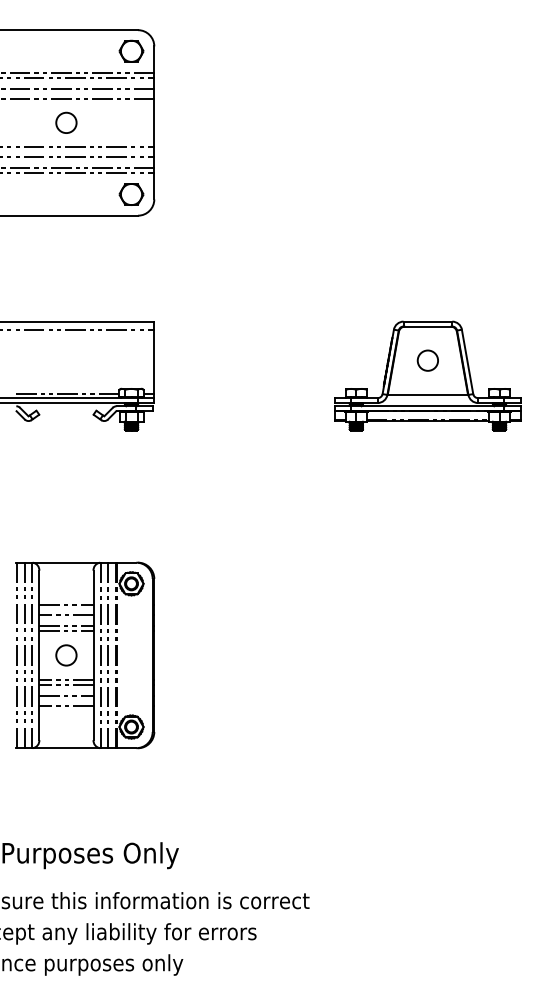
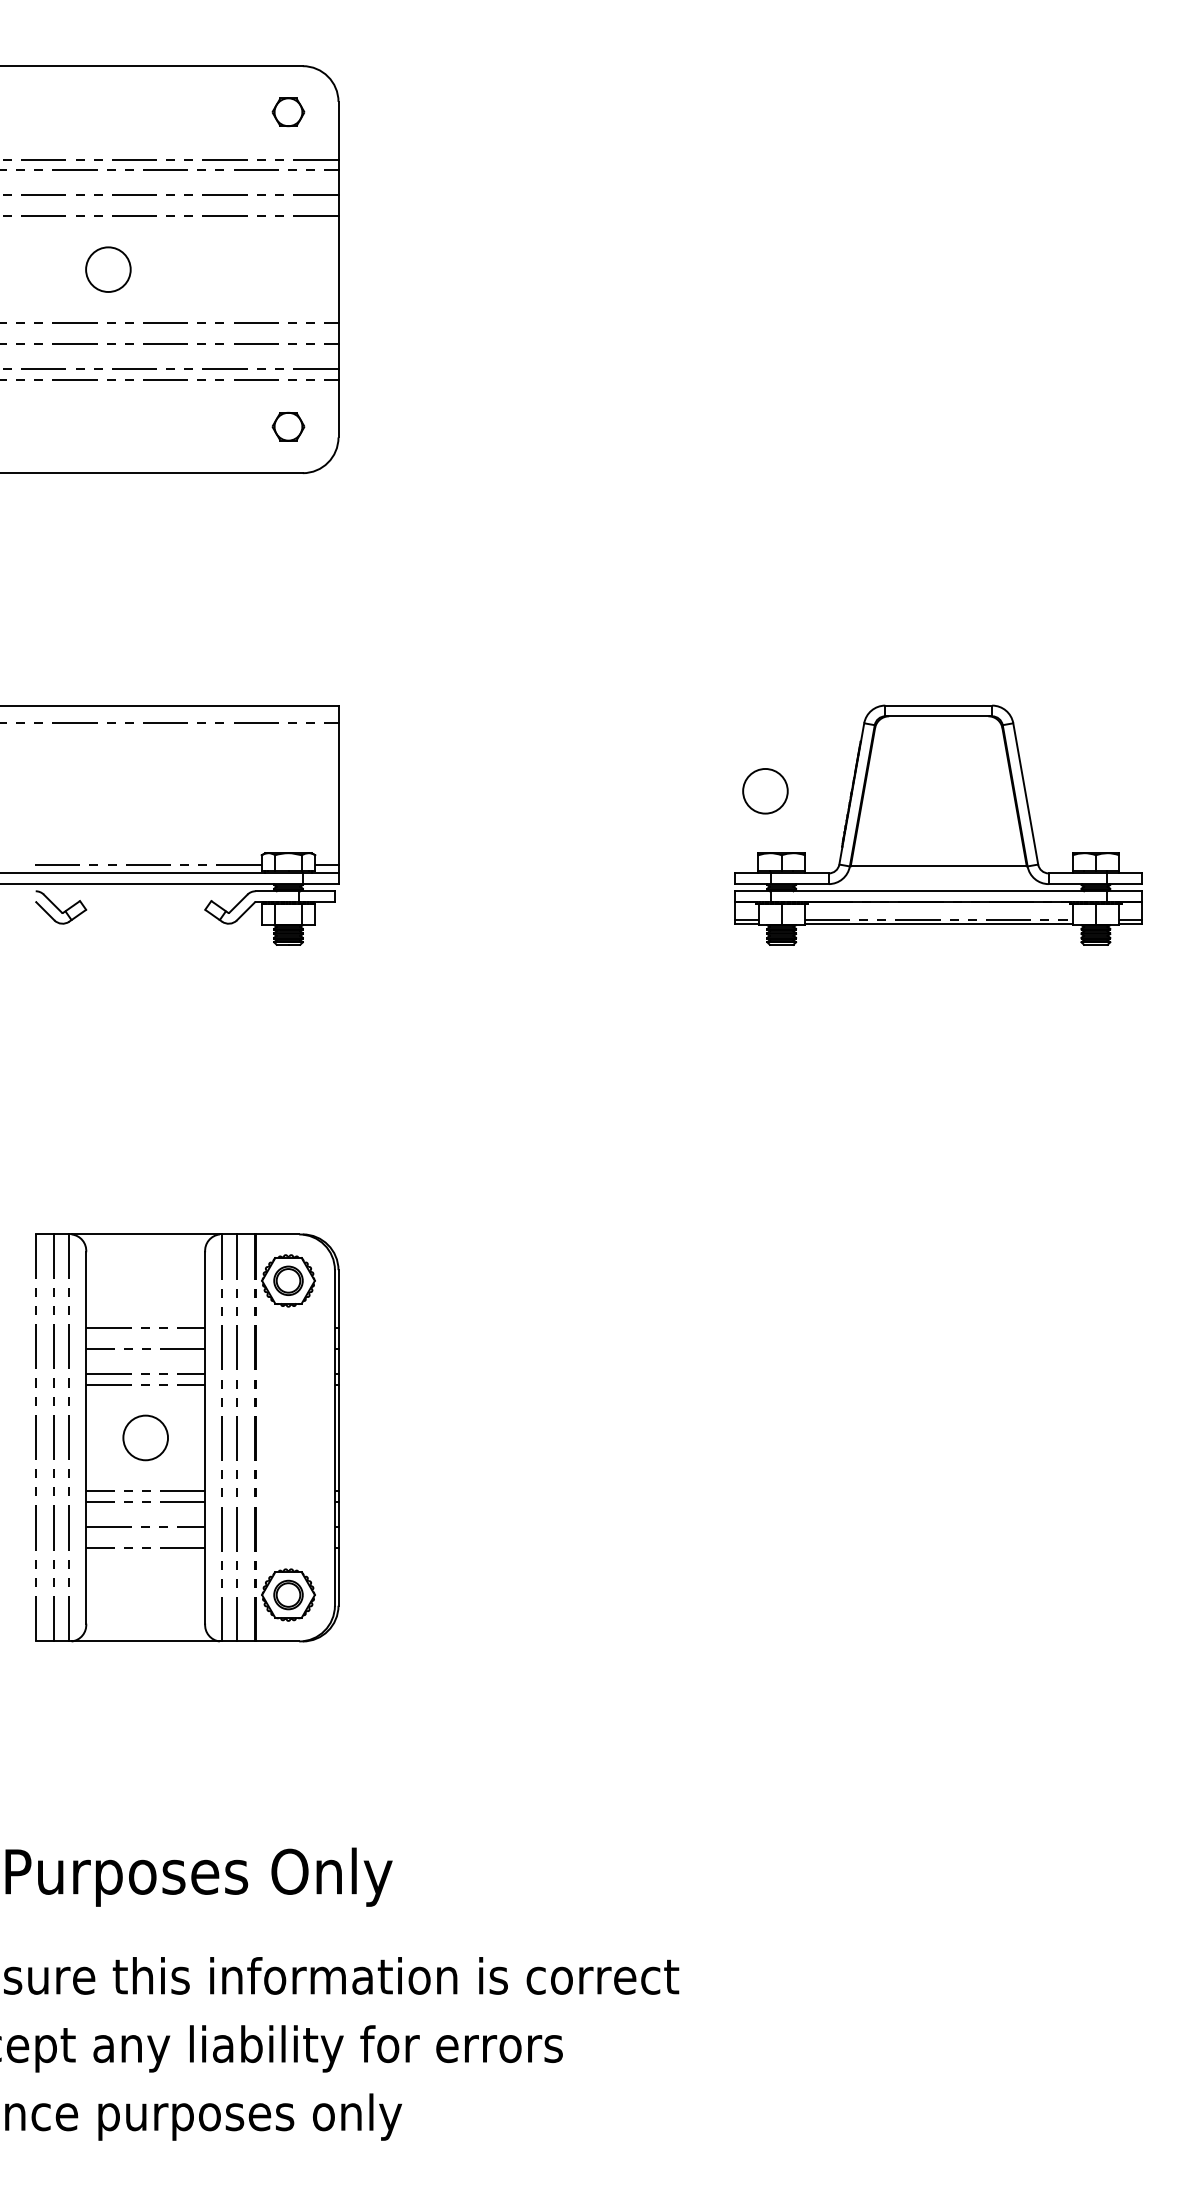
part: (131, 50) -> (288, 110), size x0.6
circle: (66, 122) -> (108, 268), moved
part: (131, 194) -> (288, 426), size x0.6
circle: (427, 360) -> (764, 790), moved

